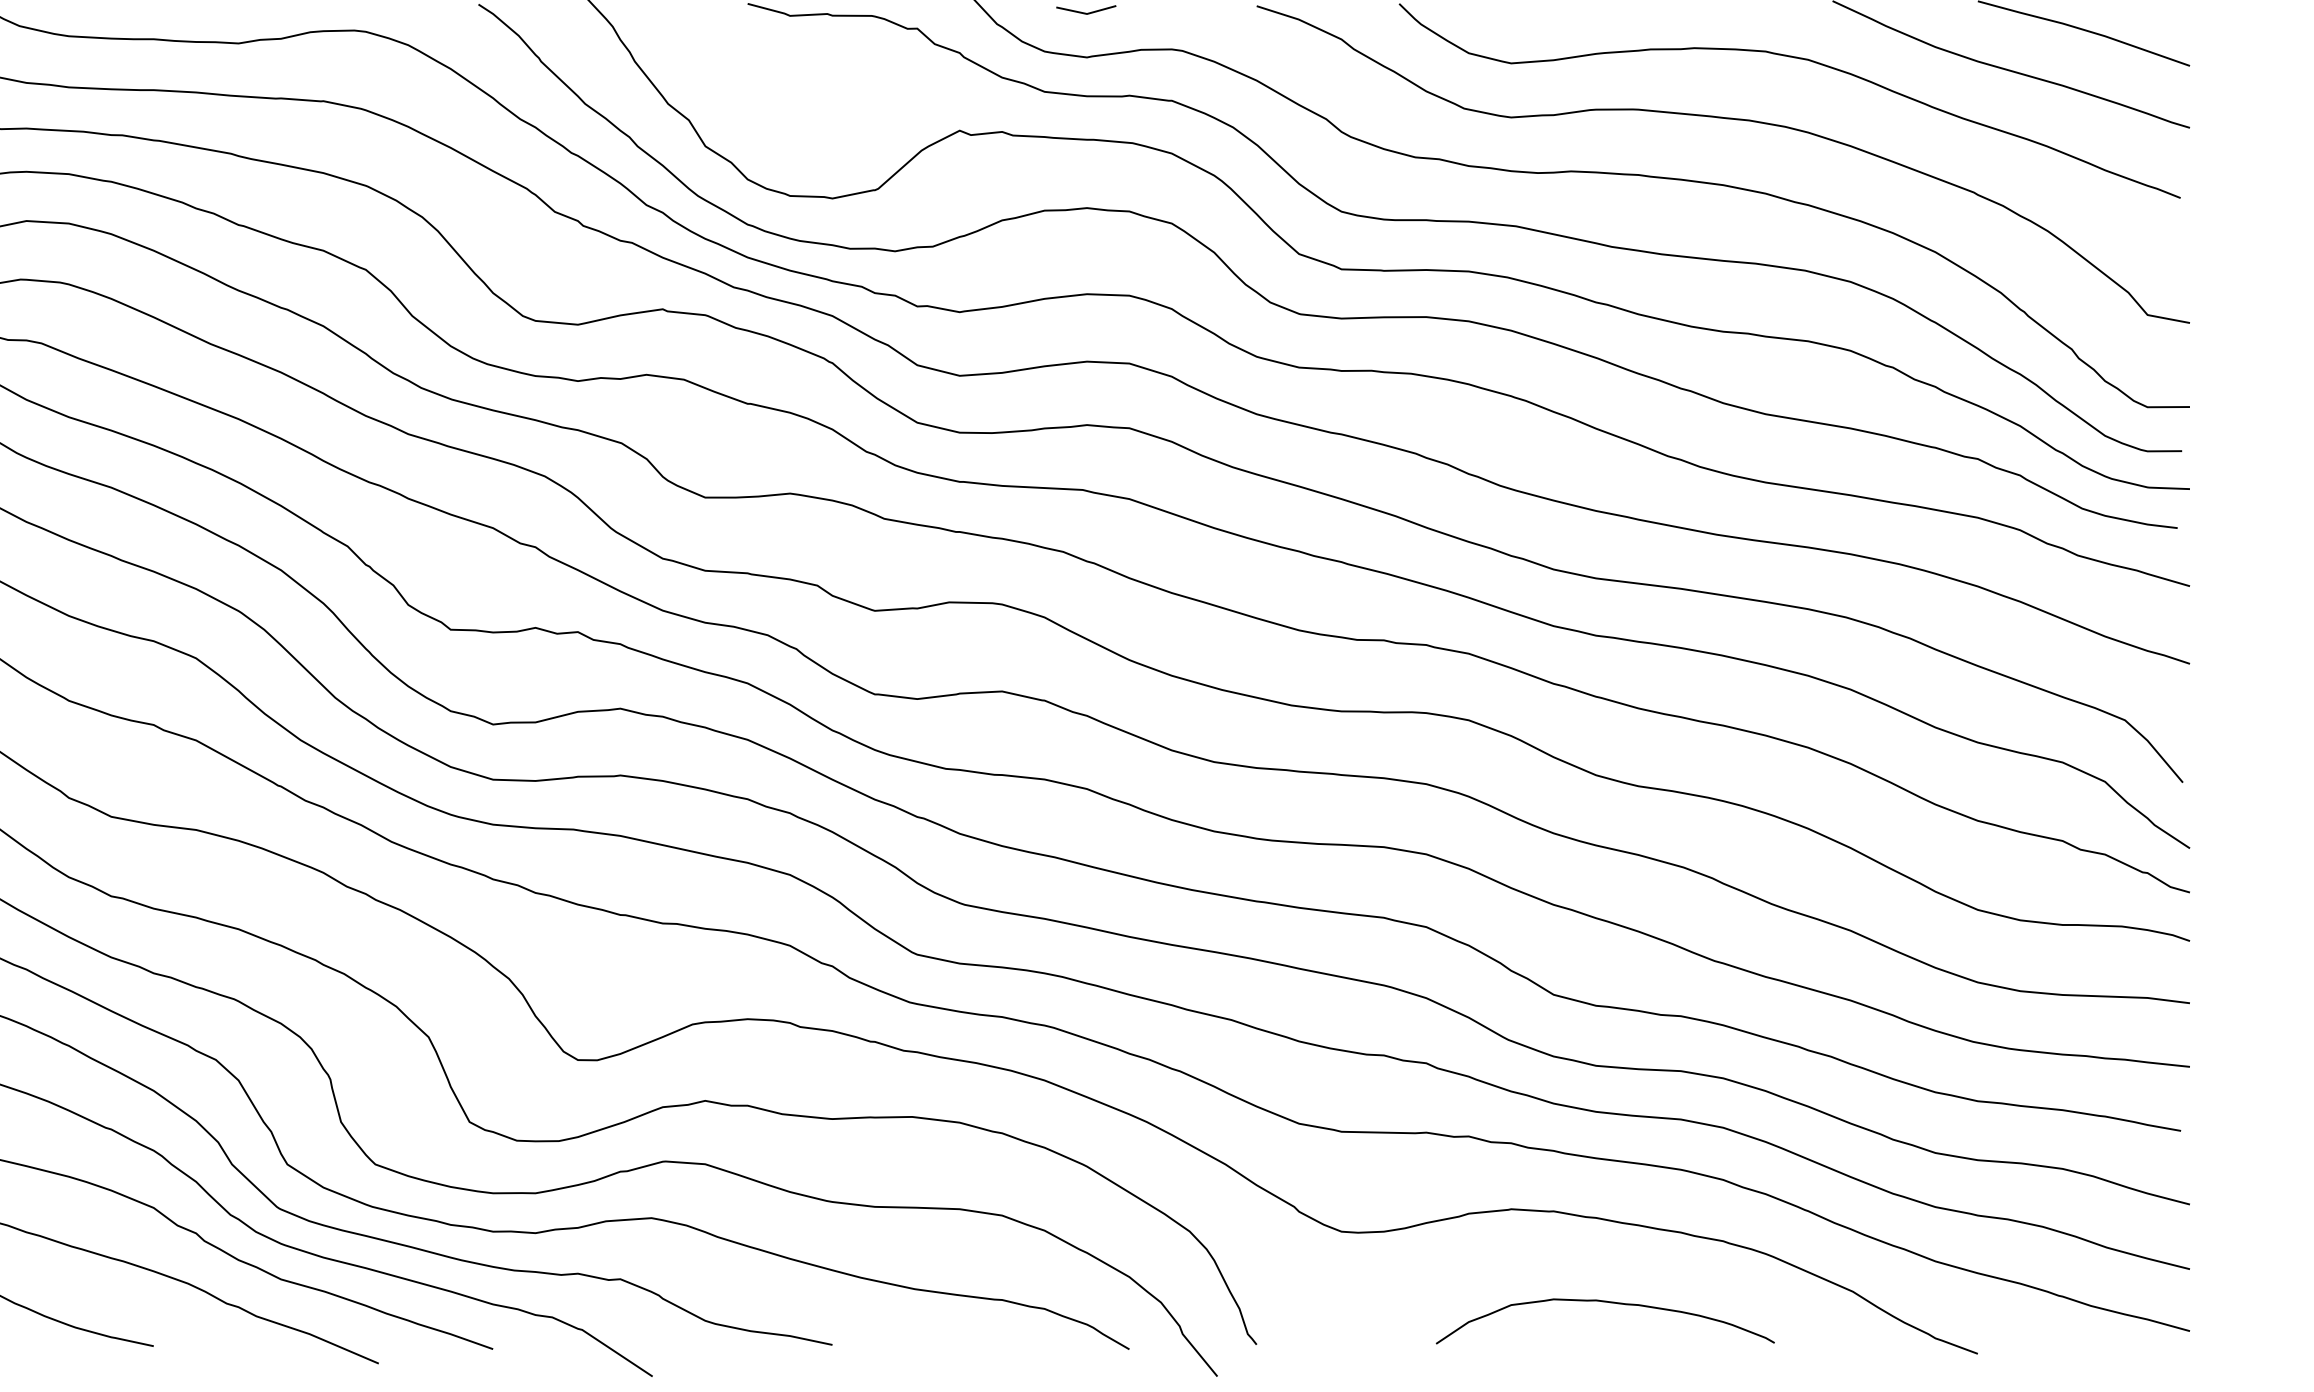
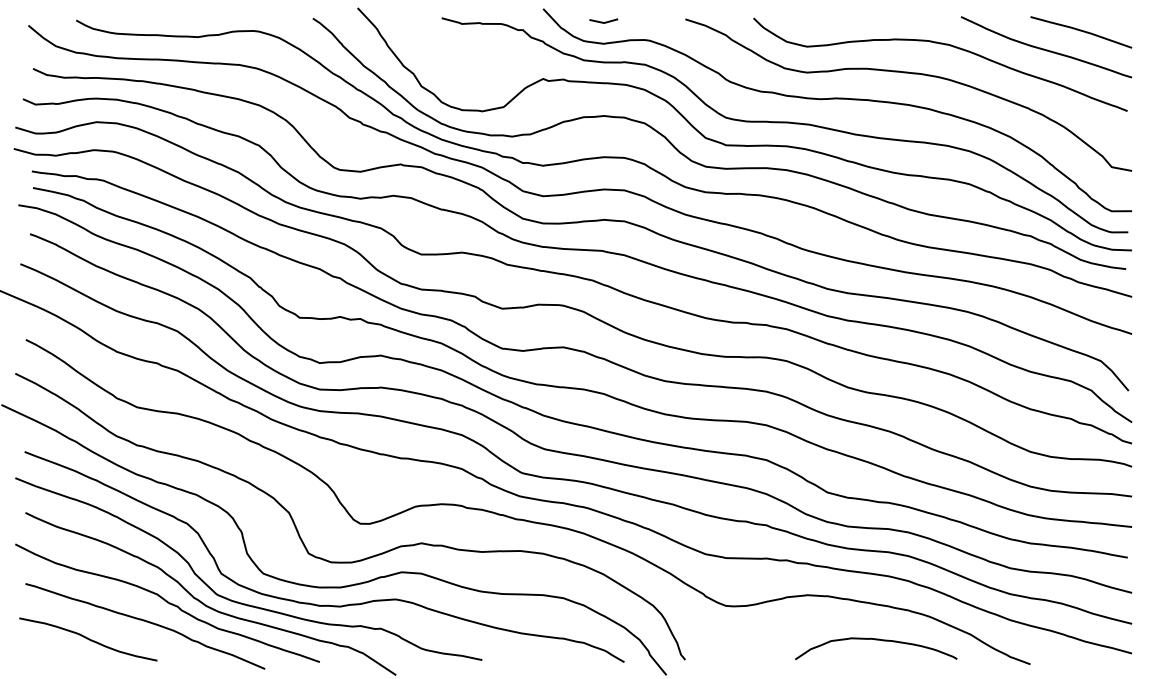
curve: (1605, 1303) -> (876, 640), moved

